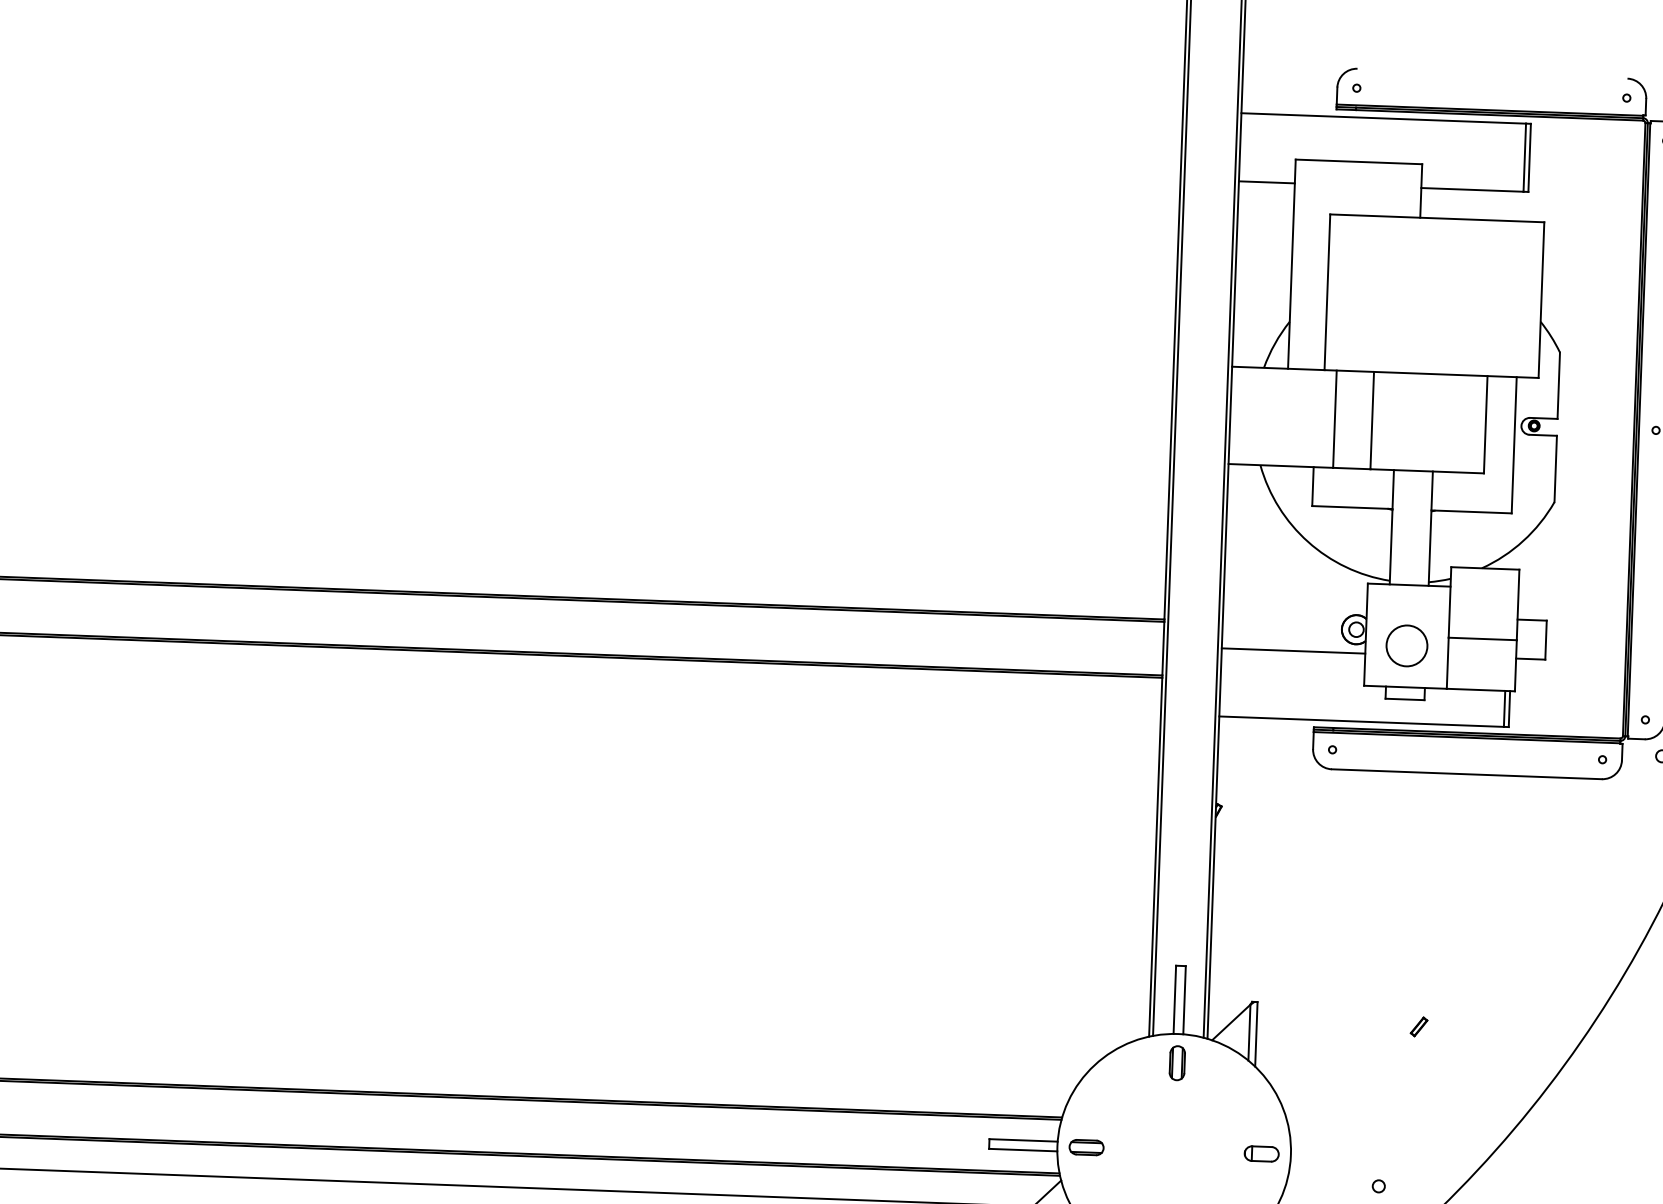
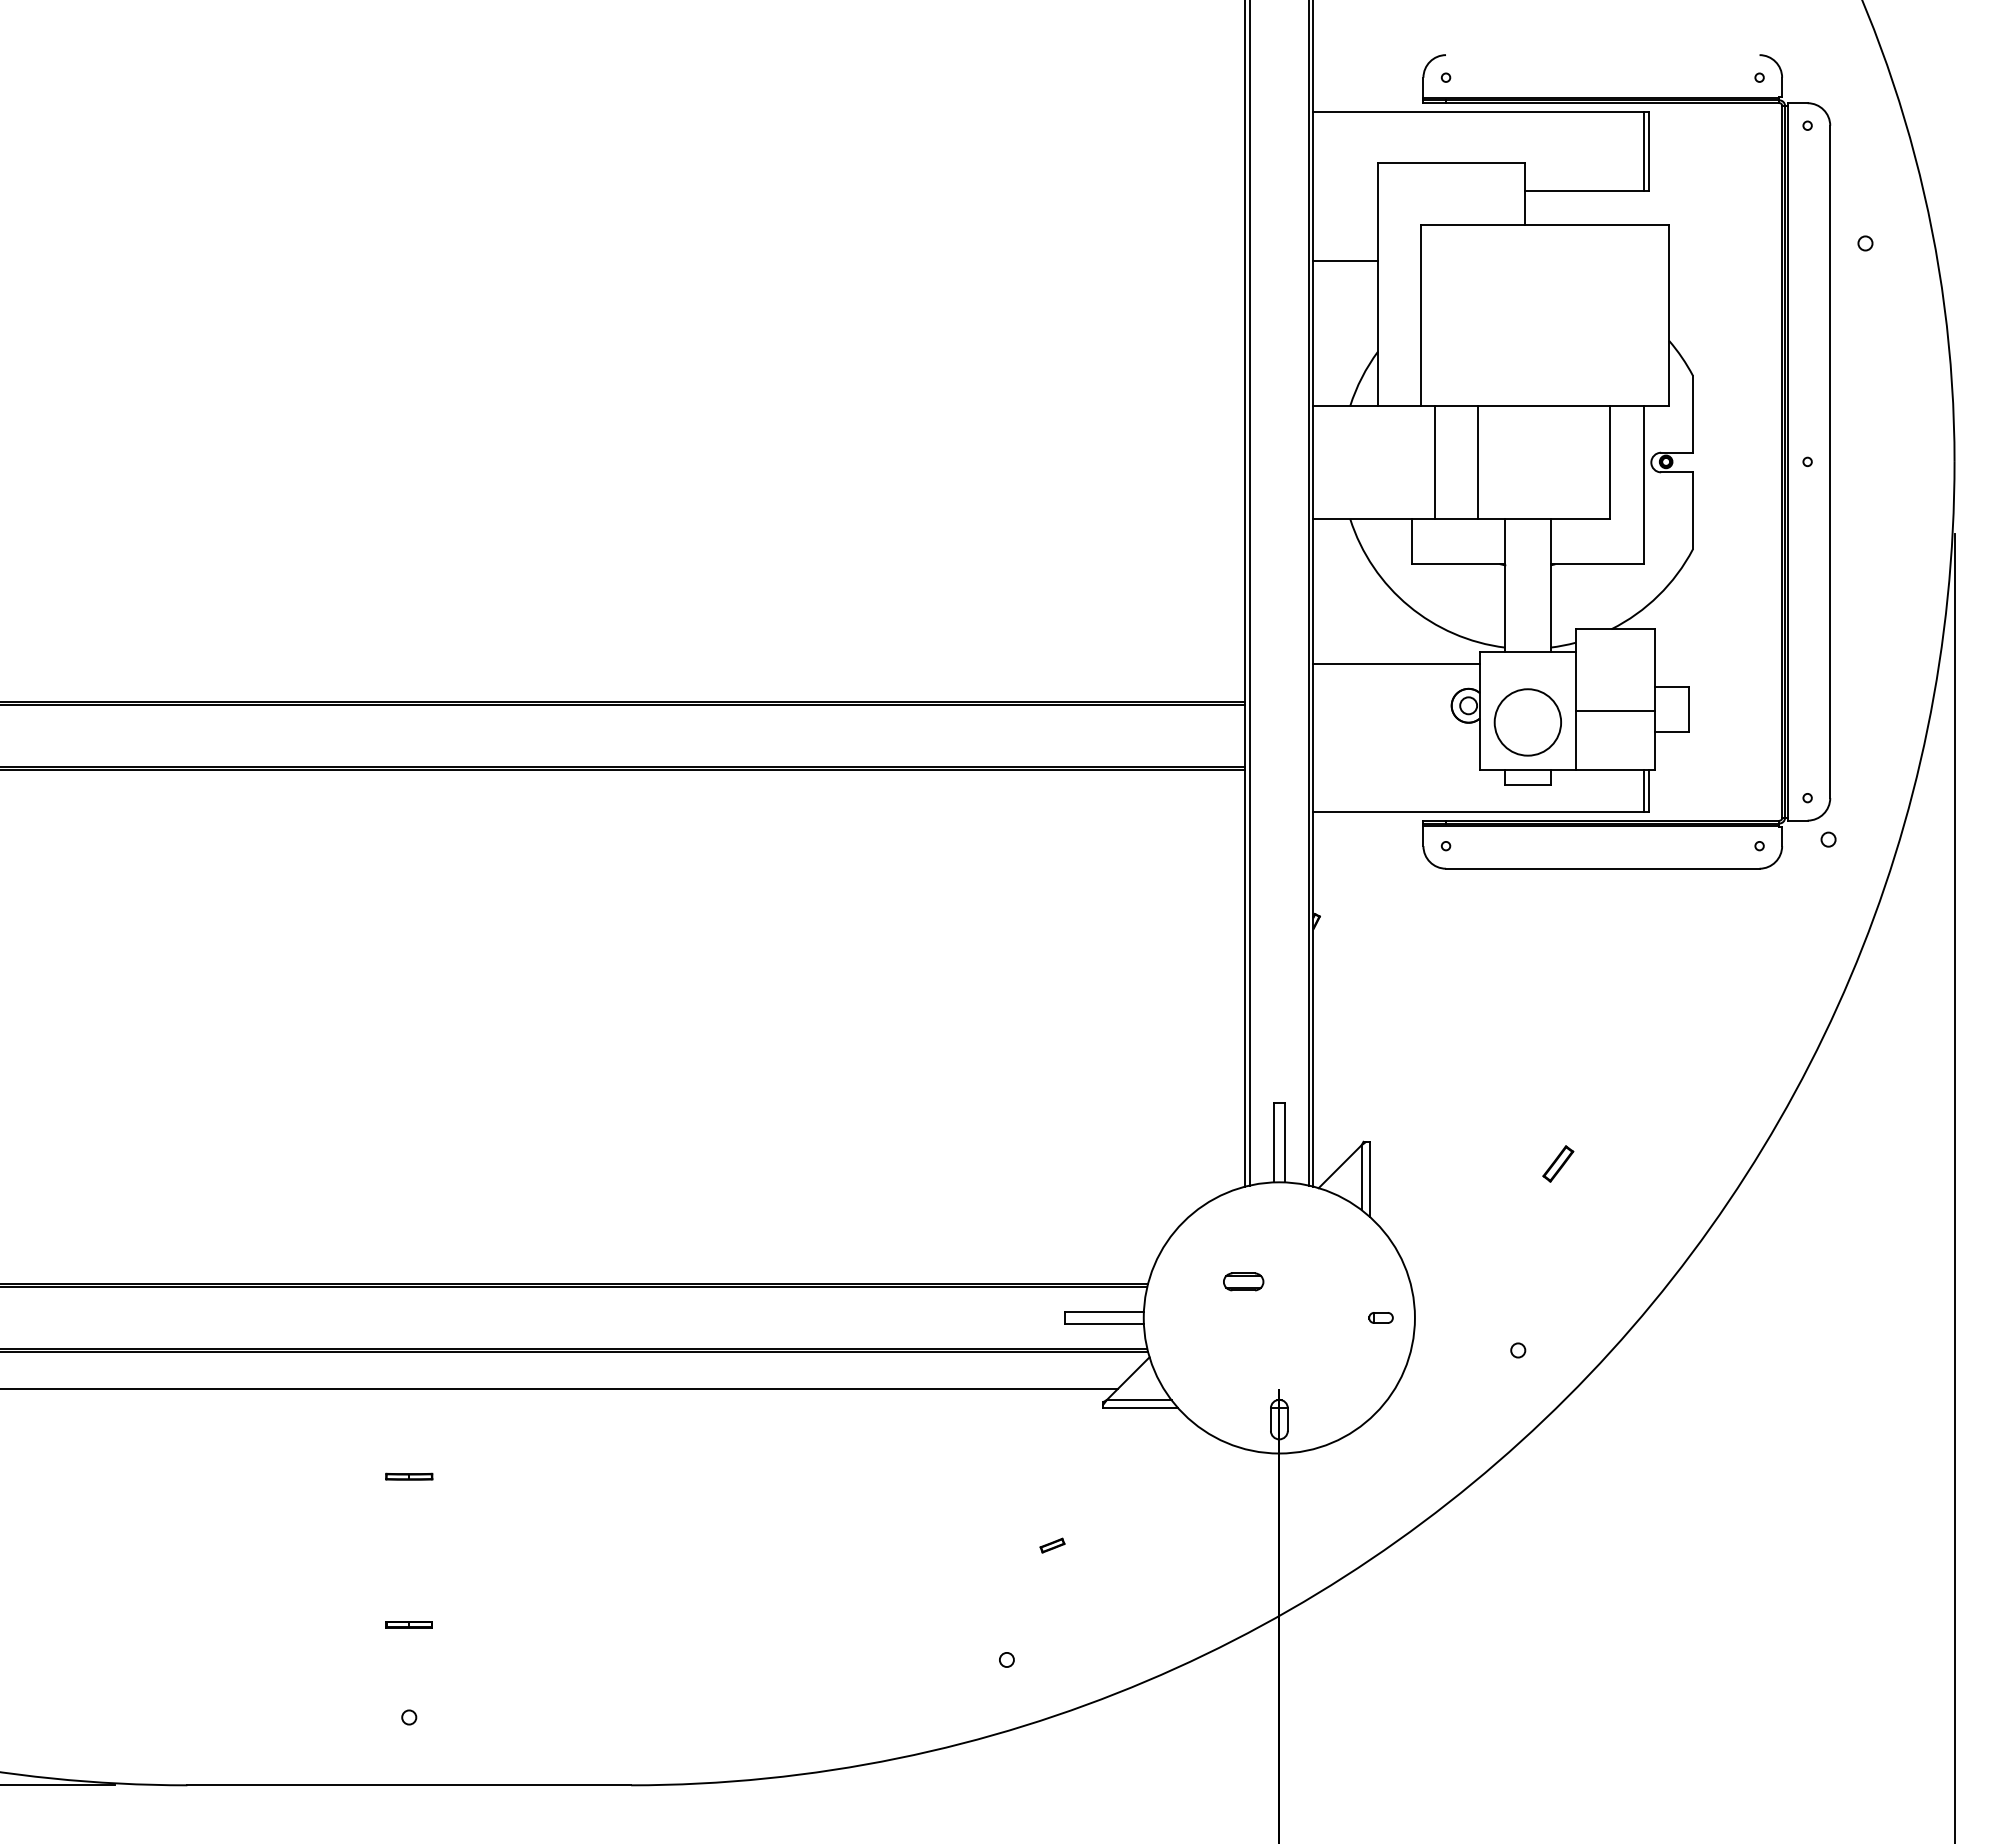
line: (1266, 182) -> (1345, 260), moved
circle: (1406, 645) -> (1527, 722), size x1.4
line: (1293, 651) -> (1396, 664), moved
part: (1418, 1026) -> (1557, 1163), size x1.6
part: (1177, 1062) -> (1279, 1215), removed
part: (1086, 1147) -> (1243, 1281), moved
part: (1261, 1153) -> (1380, 1317), size x0.6

